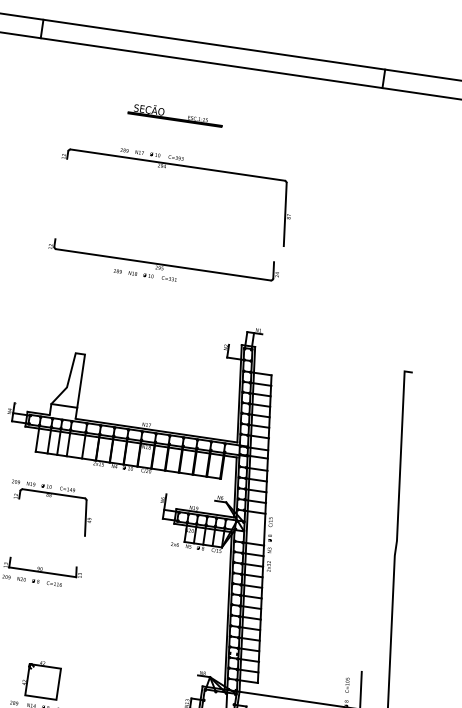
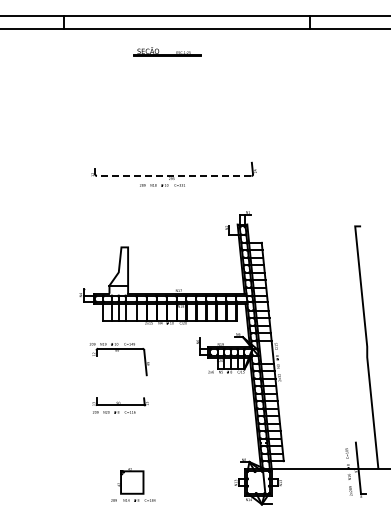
part: (175, 114) -> (167, 51), moved
part: (165, 167) -> (165, 107), removed
line: (162, 265) -> (173, 176), solid -> dashed

